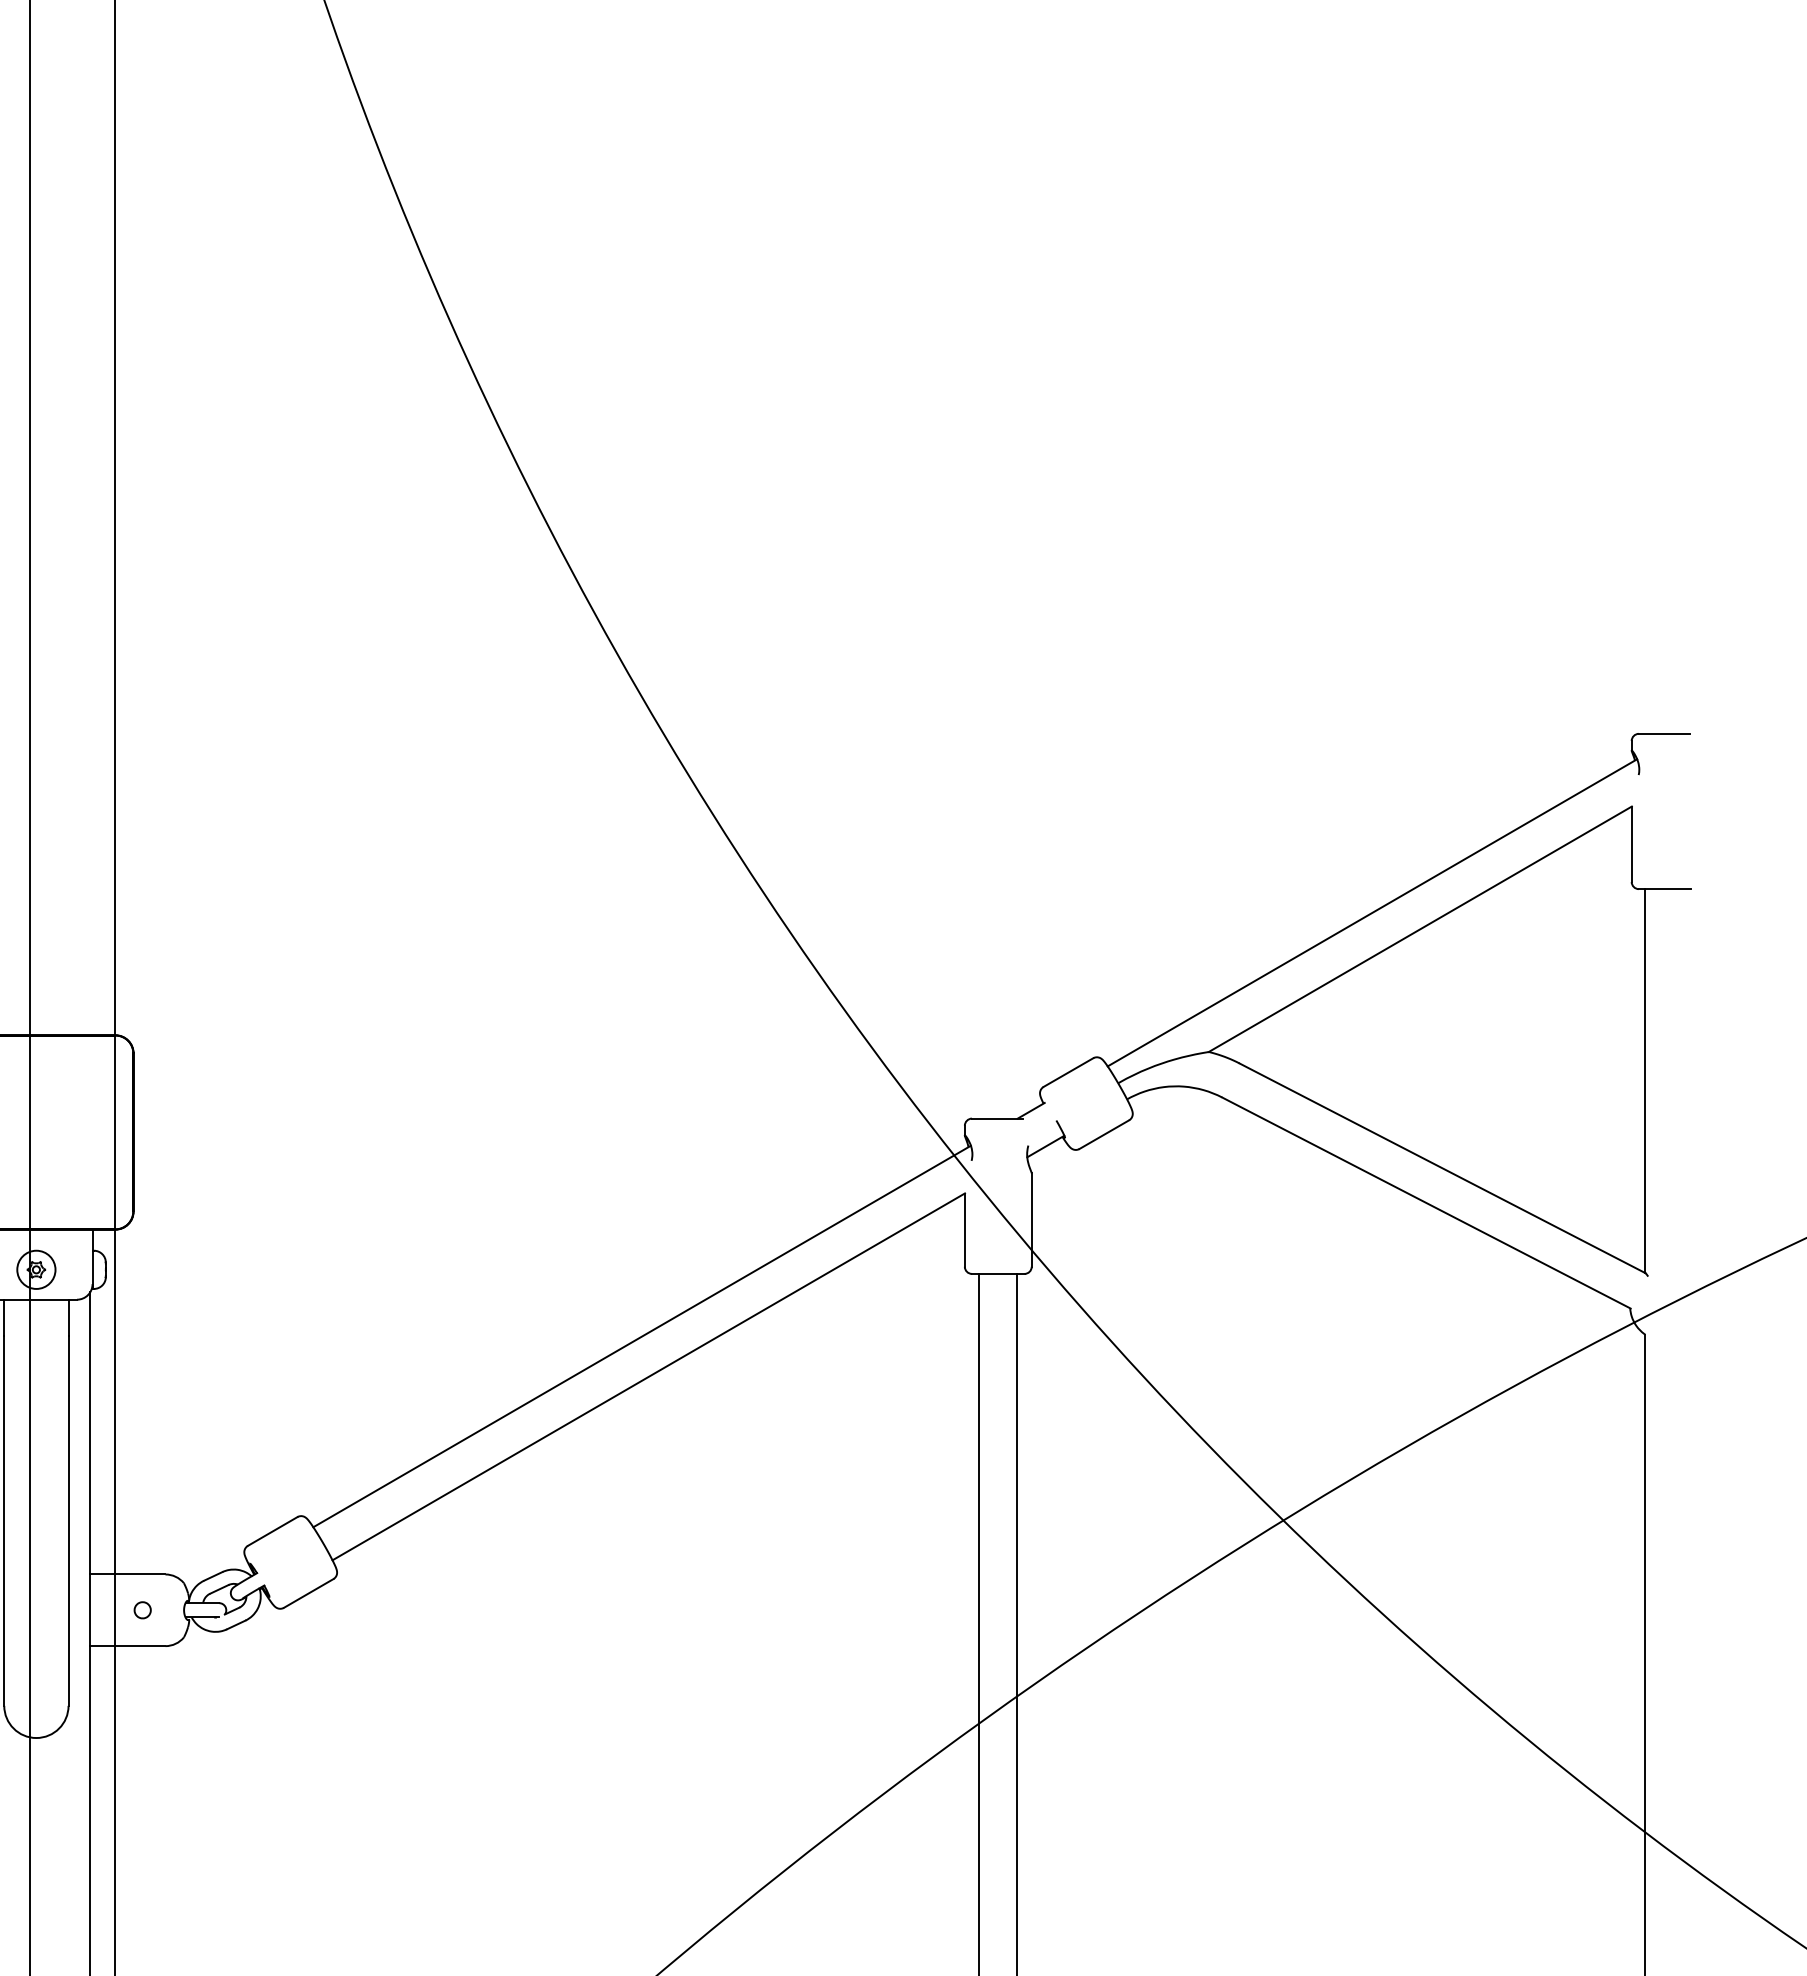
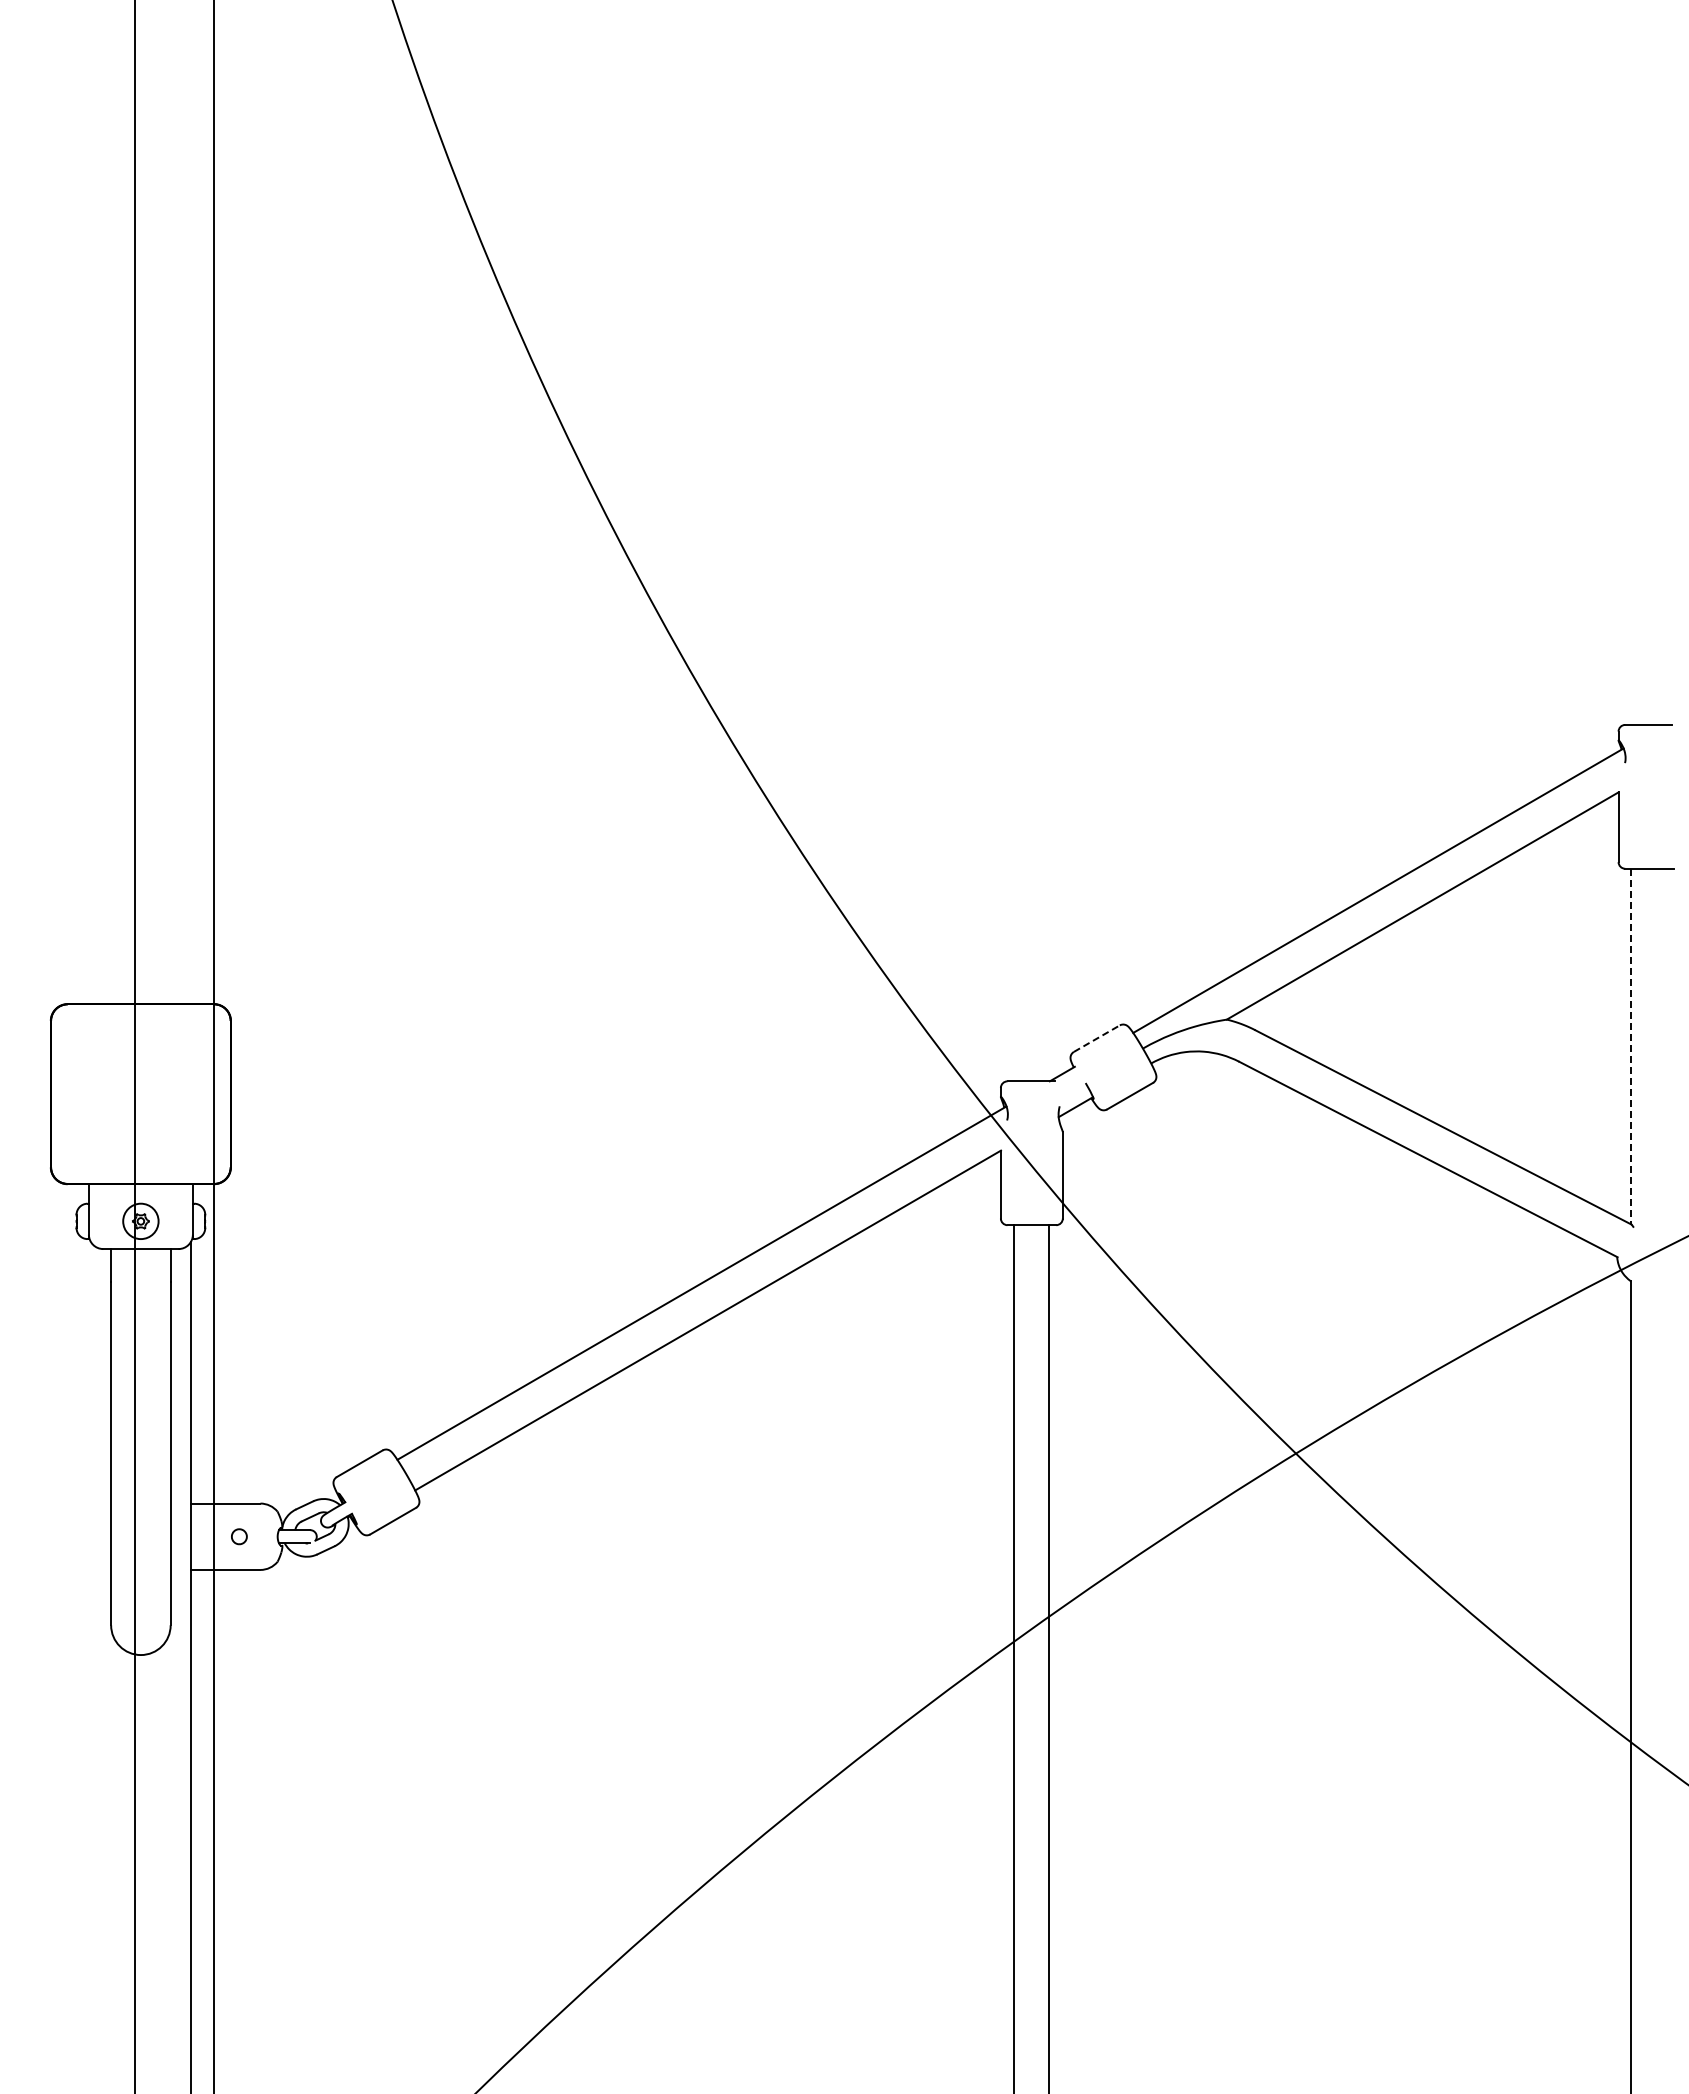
line: (1069, 1072) -> (1097, 1038), solid -> dashed
line: (1645, 1081) -> (1631, 1046), solid -> dashed

